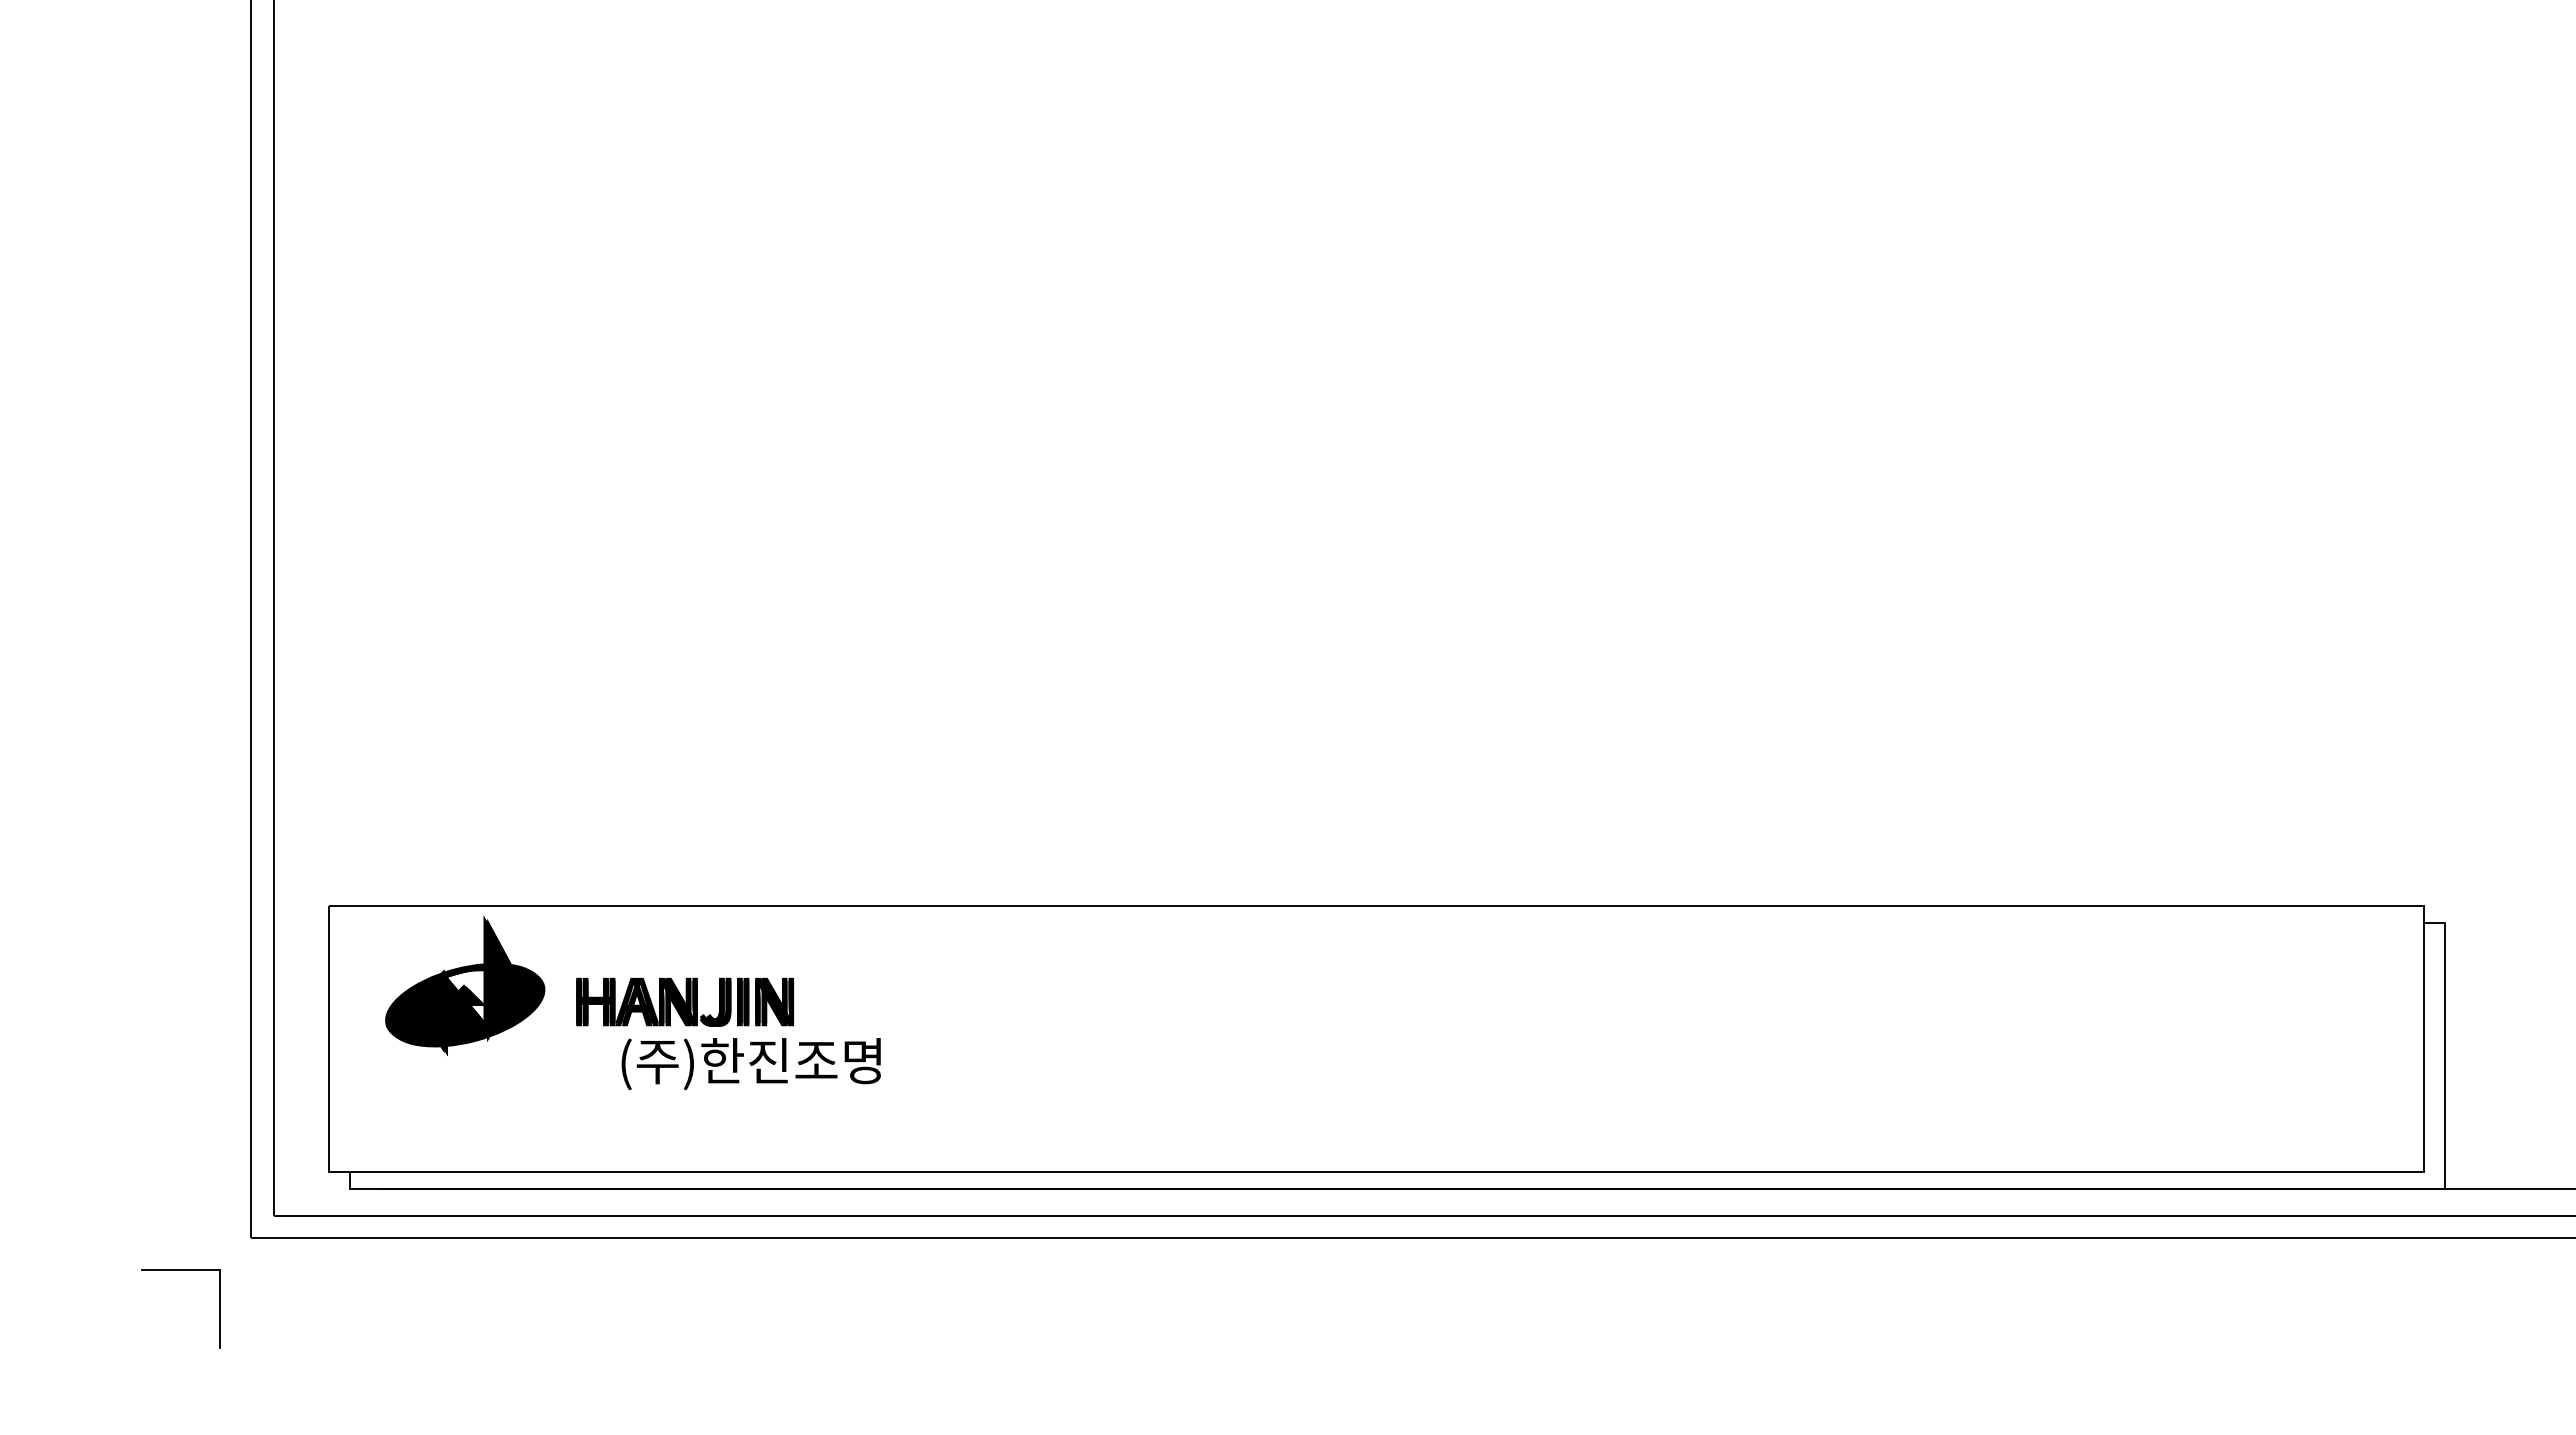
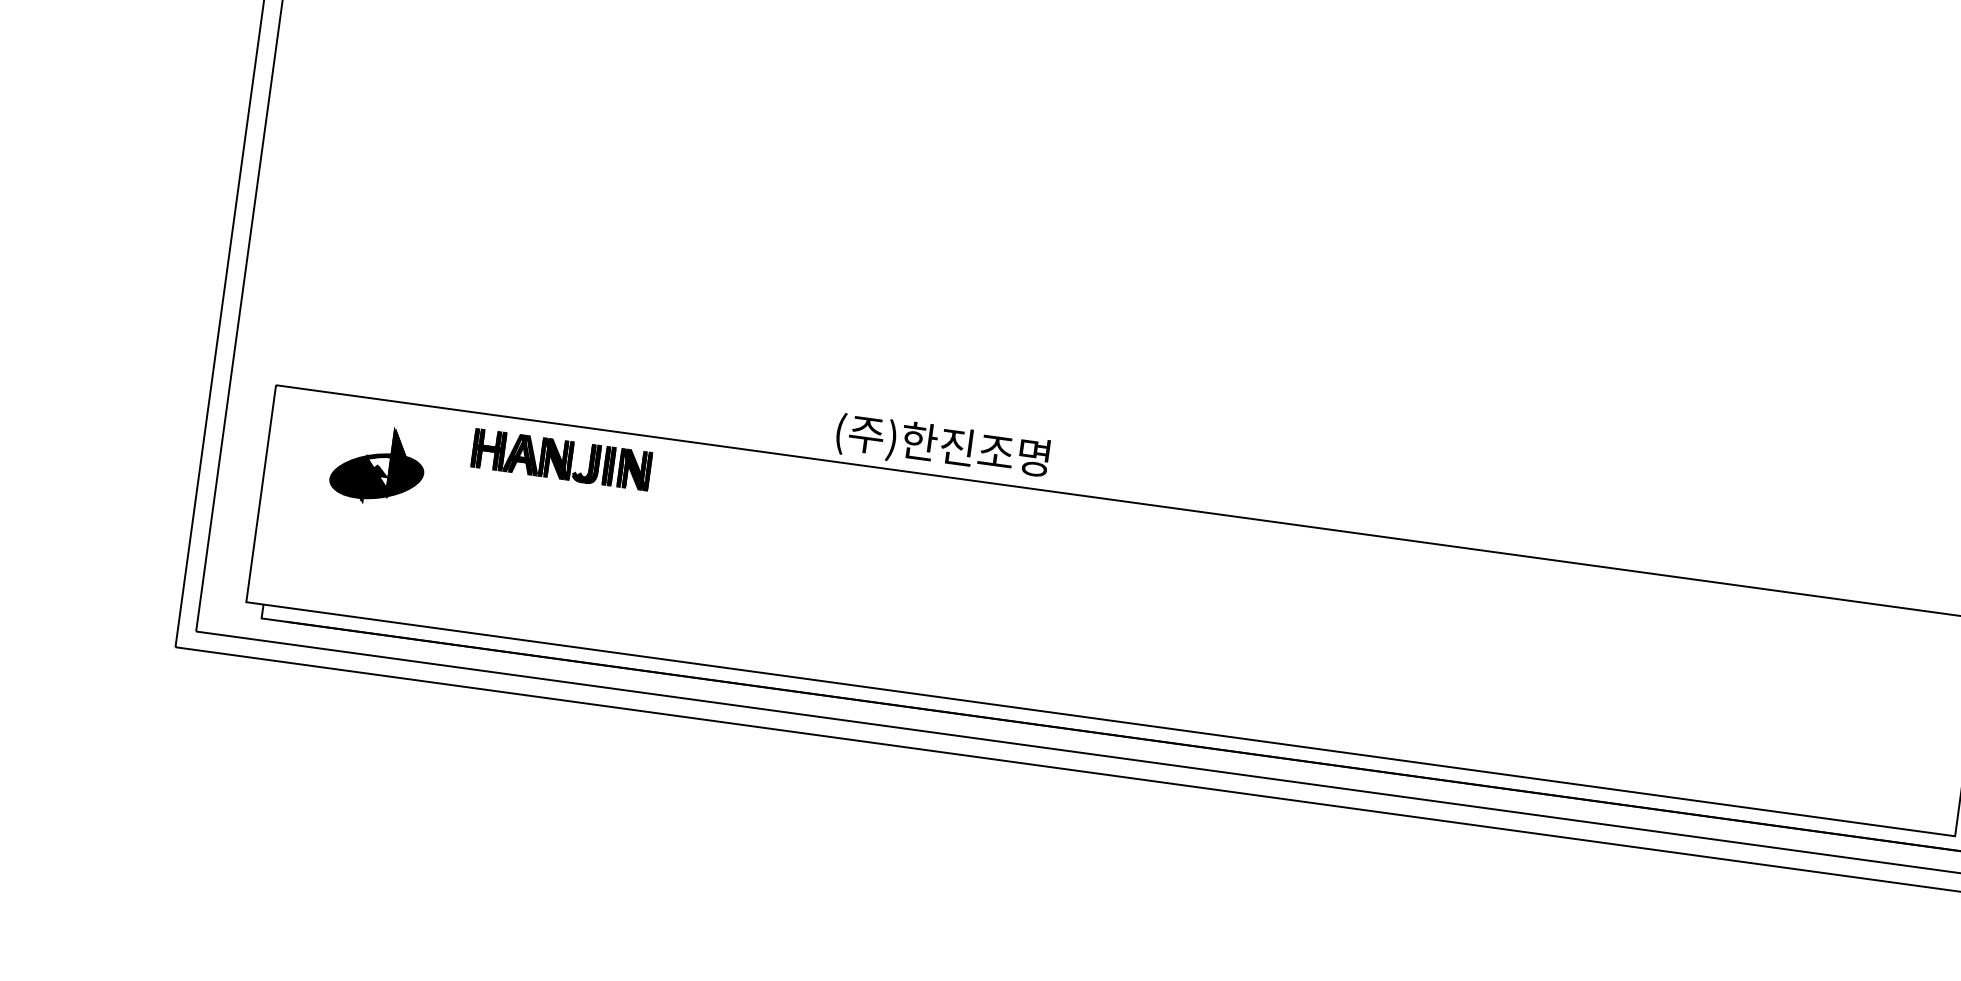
part: (465, 985) -> (378, 464), size x0.7
text: (684, 1001) -> (561, 459), moved
text: (750, 1064) -> (941, 447), moved
part: (180, 1270) -> (114, 665), removed

